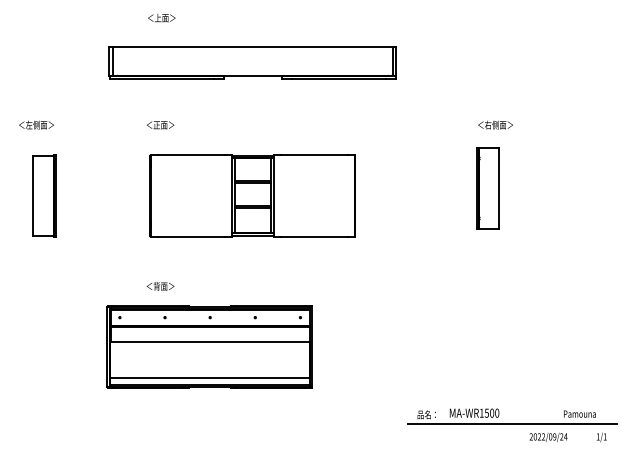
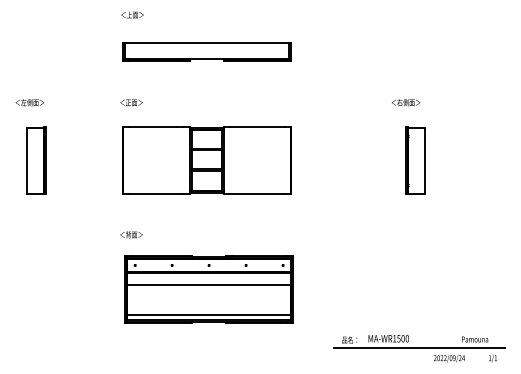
part: (252, 62) -> (206, 51), size x0.71
part: (487, 188) -> (415, 160), moved
part: (209, 346) -> (208, 289), moved

